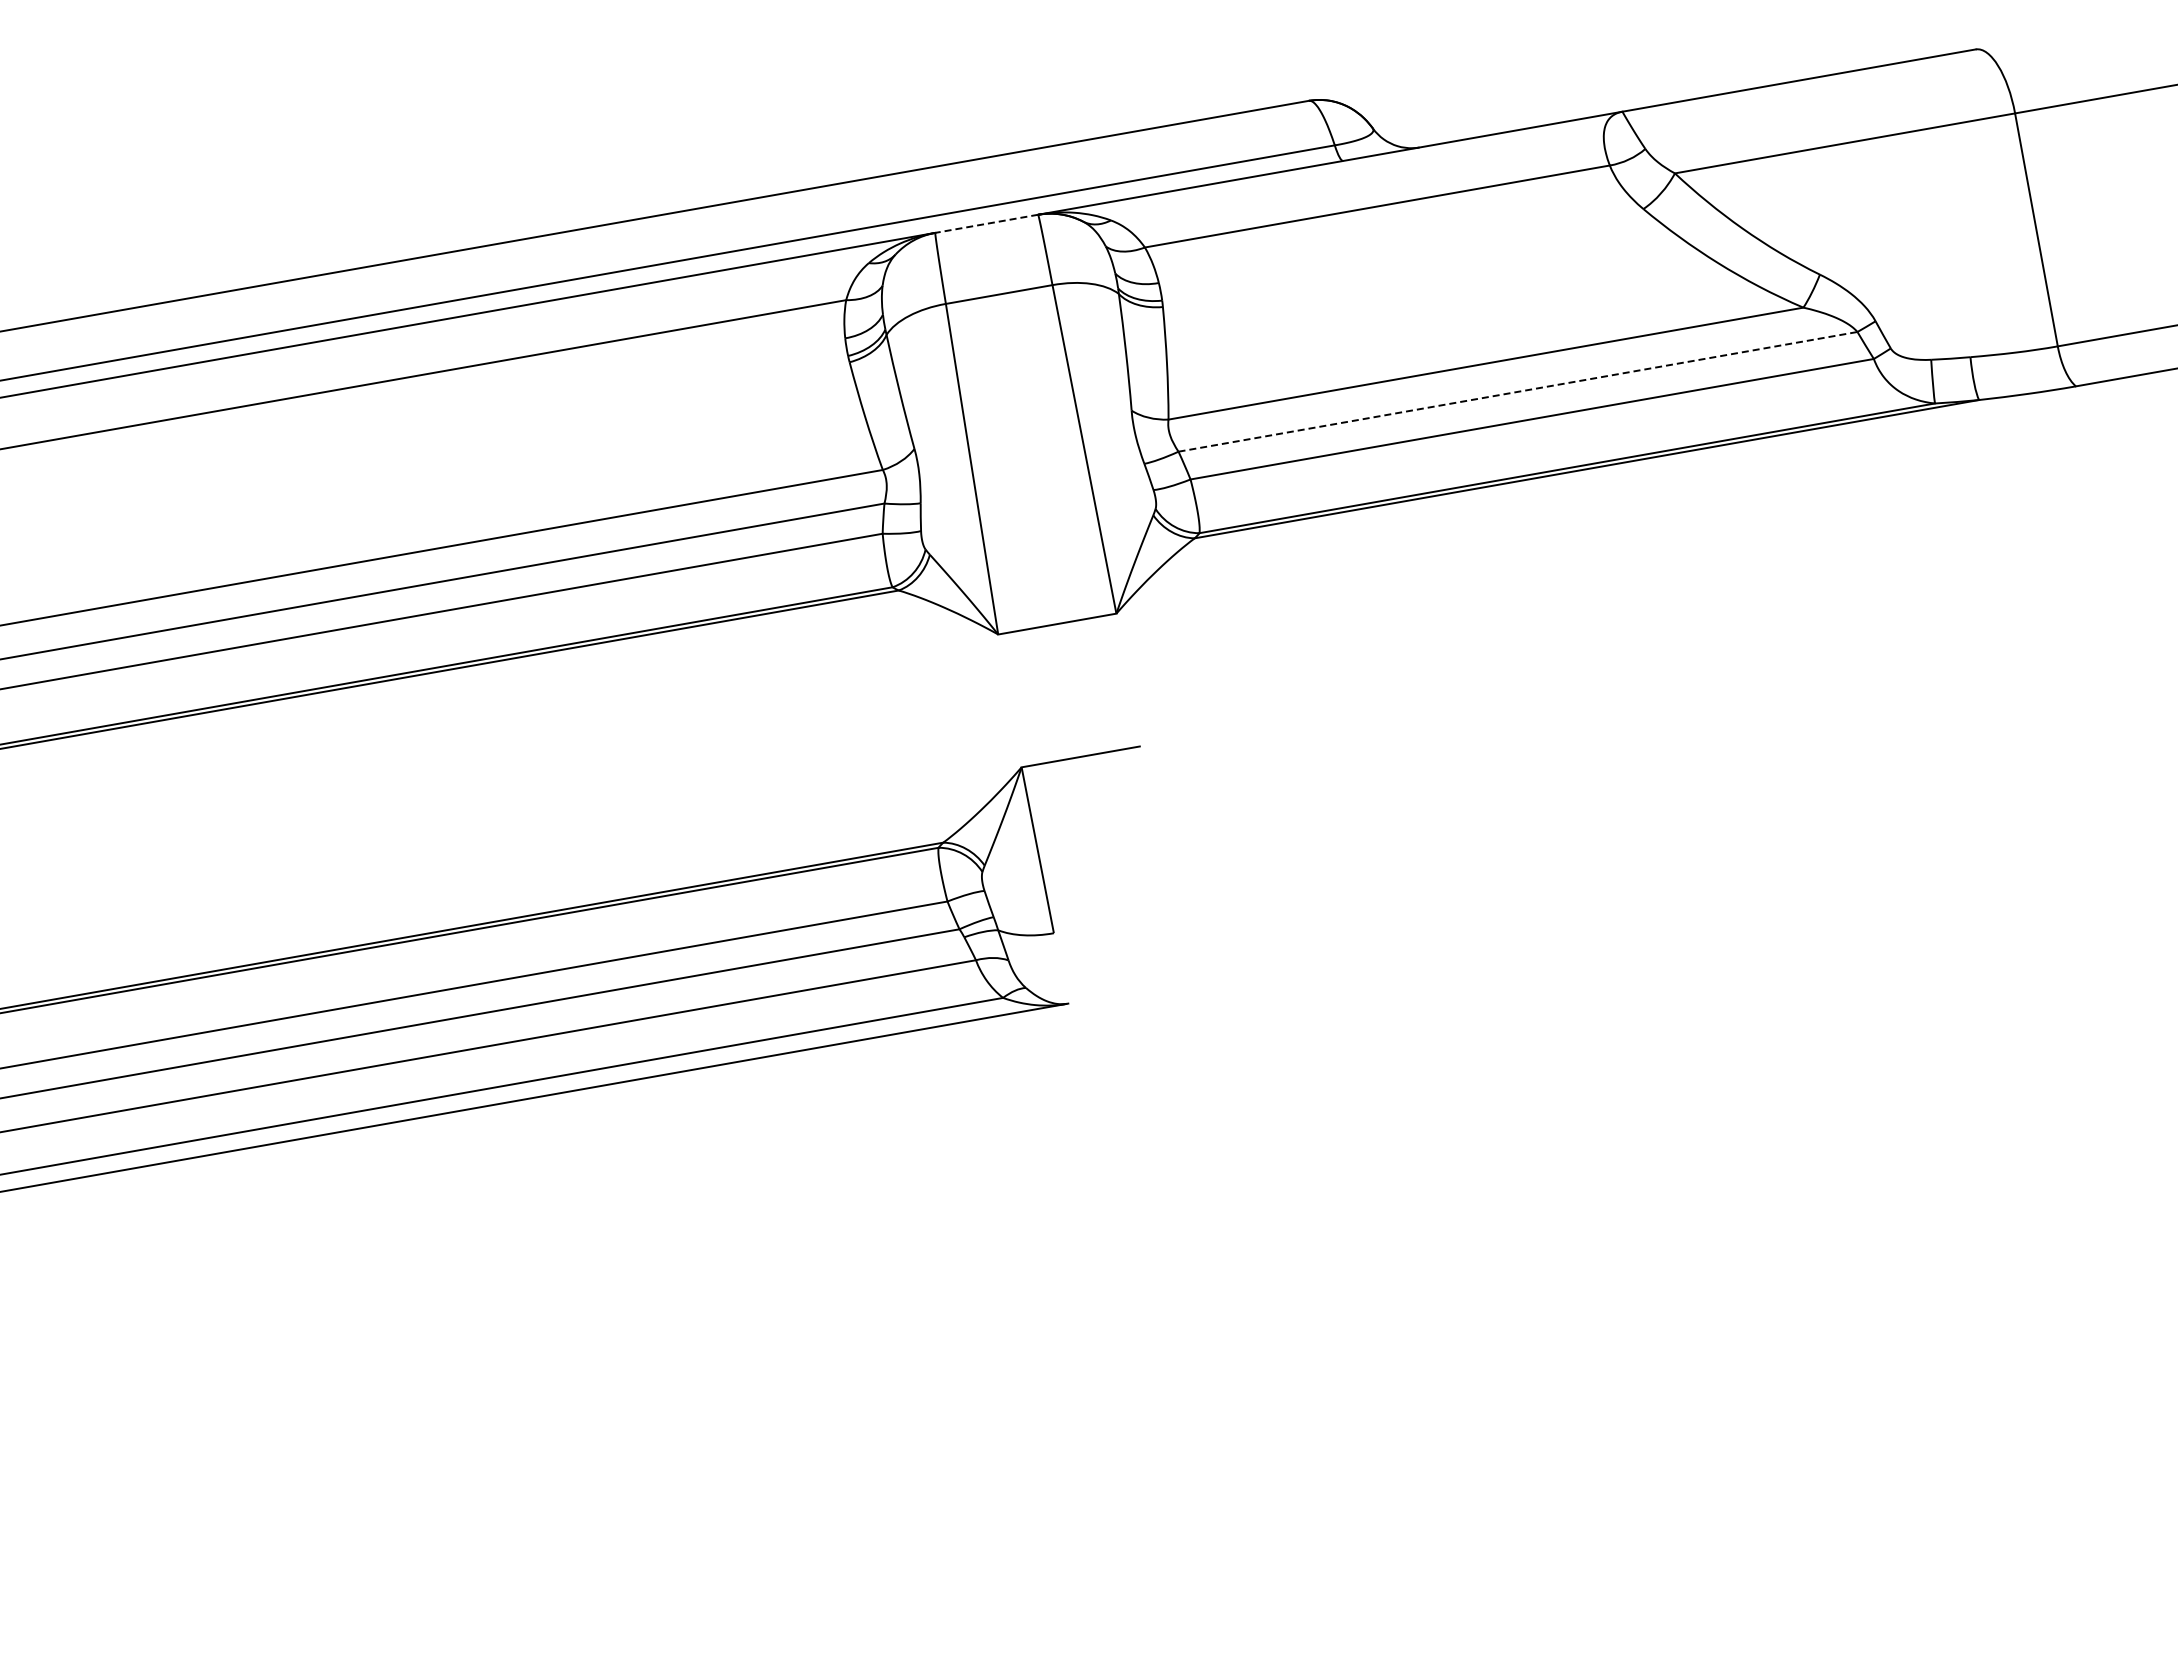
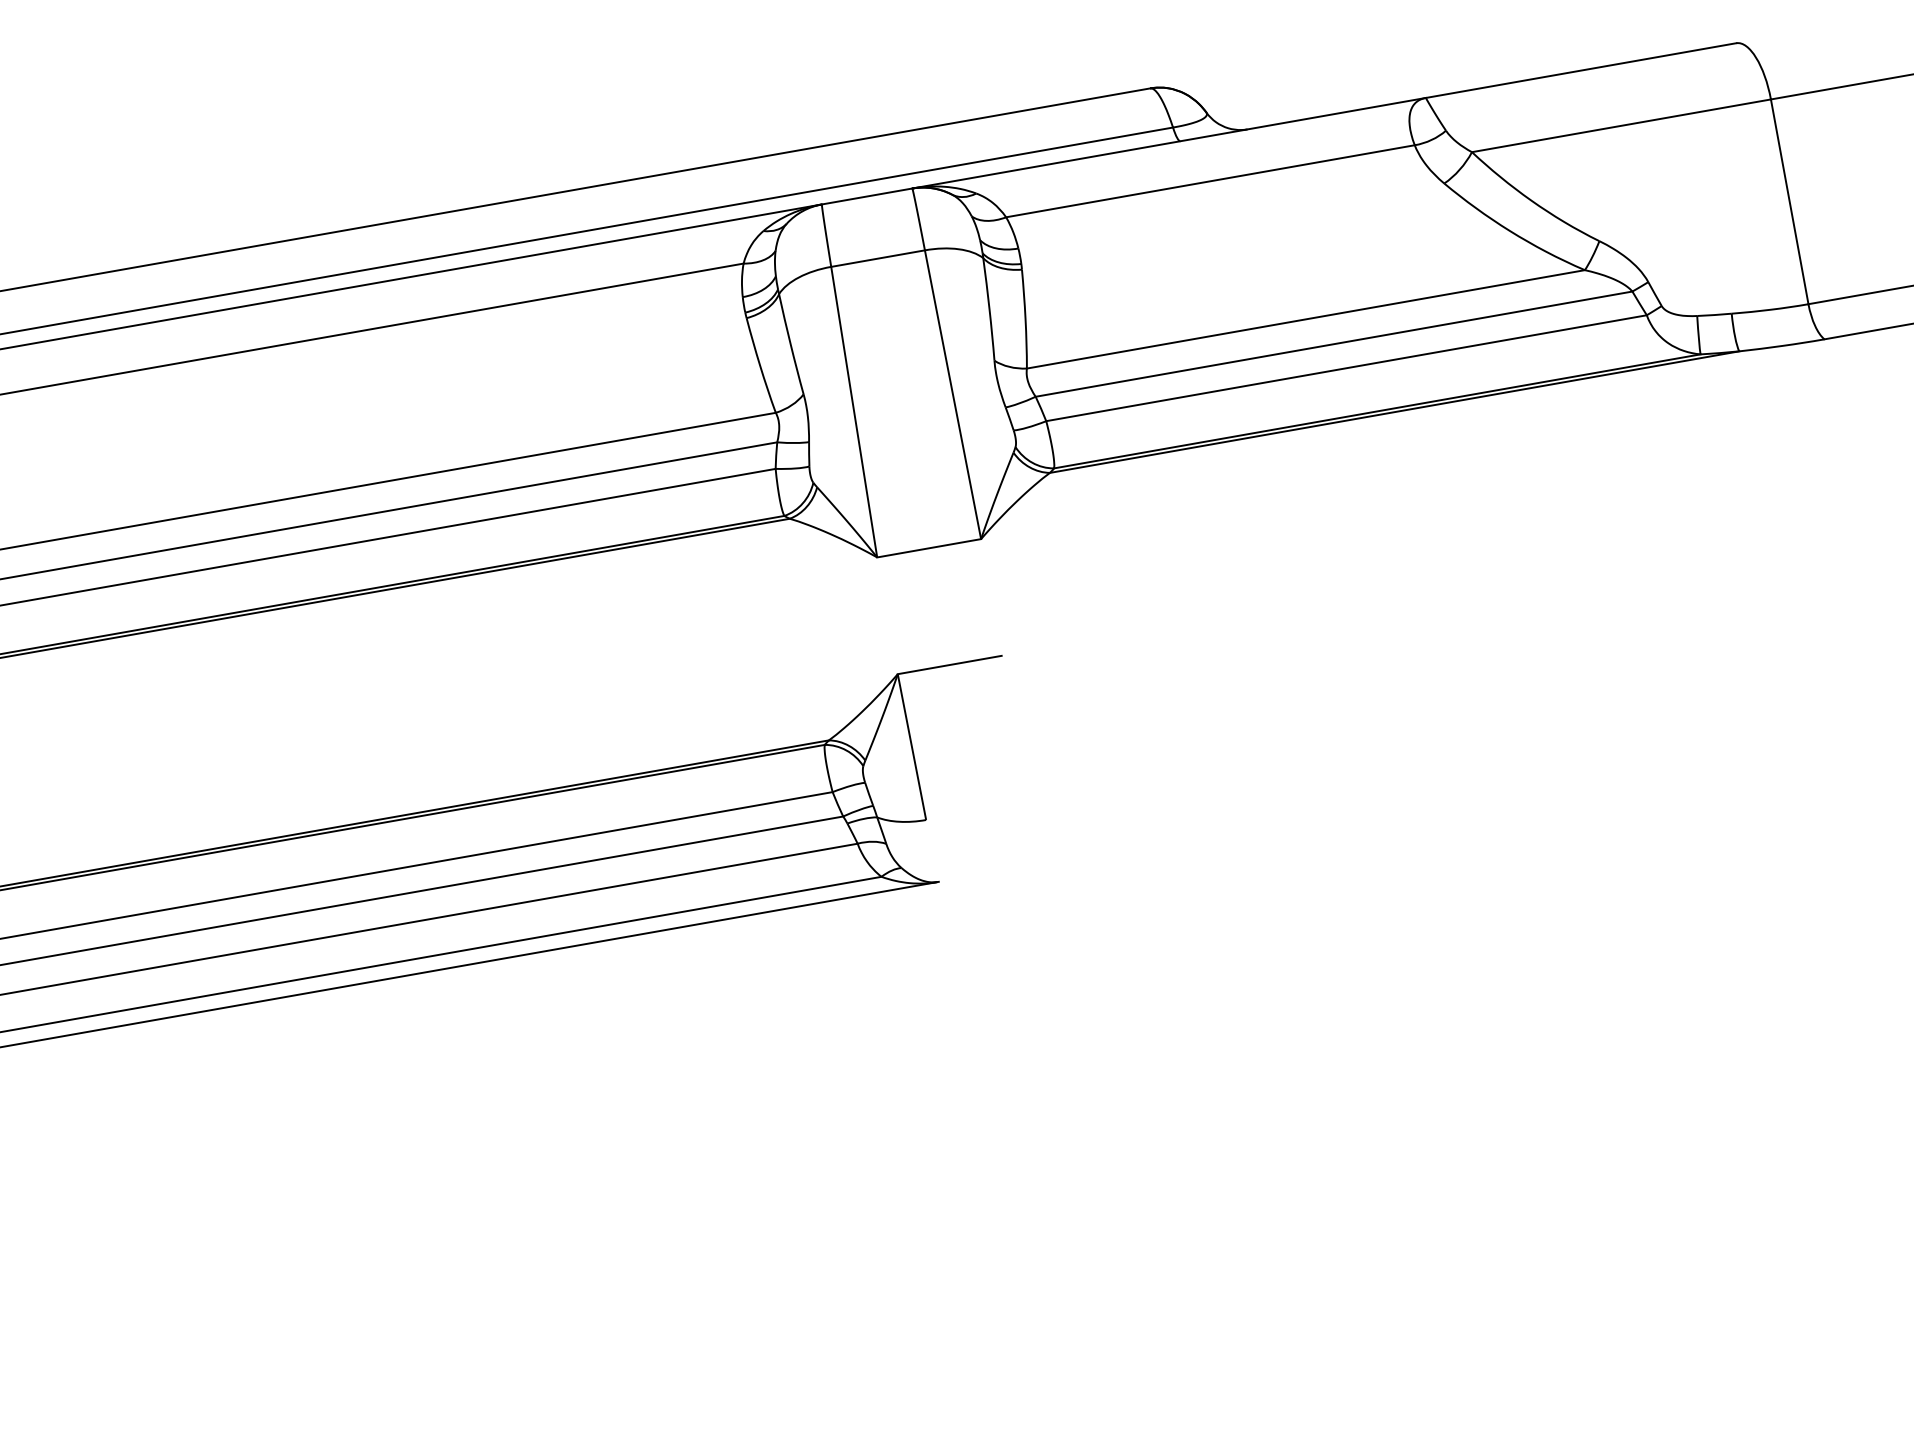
line: (986, 223) -> (866, 196), dashed -> solid
line: (1518, 391) -> (1334, 343), dashed -> solid

